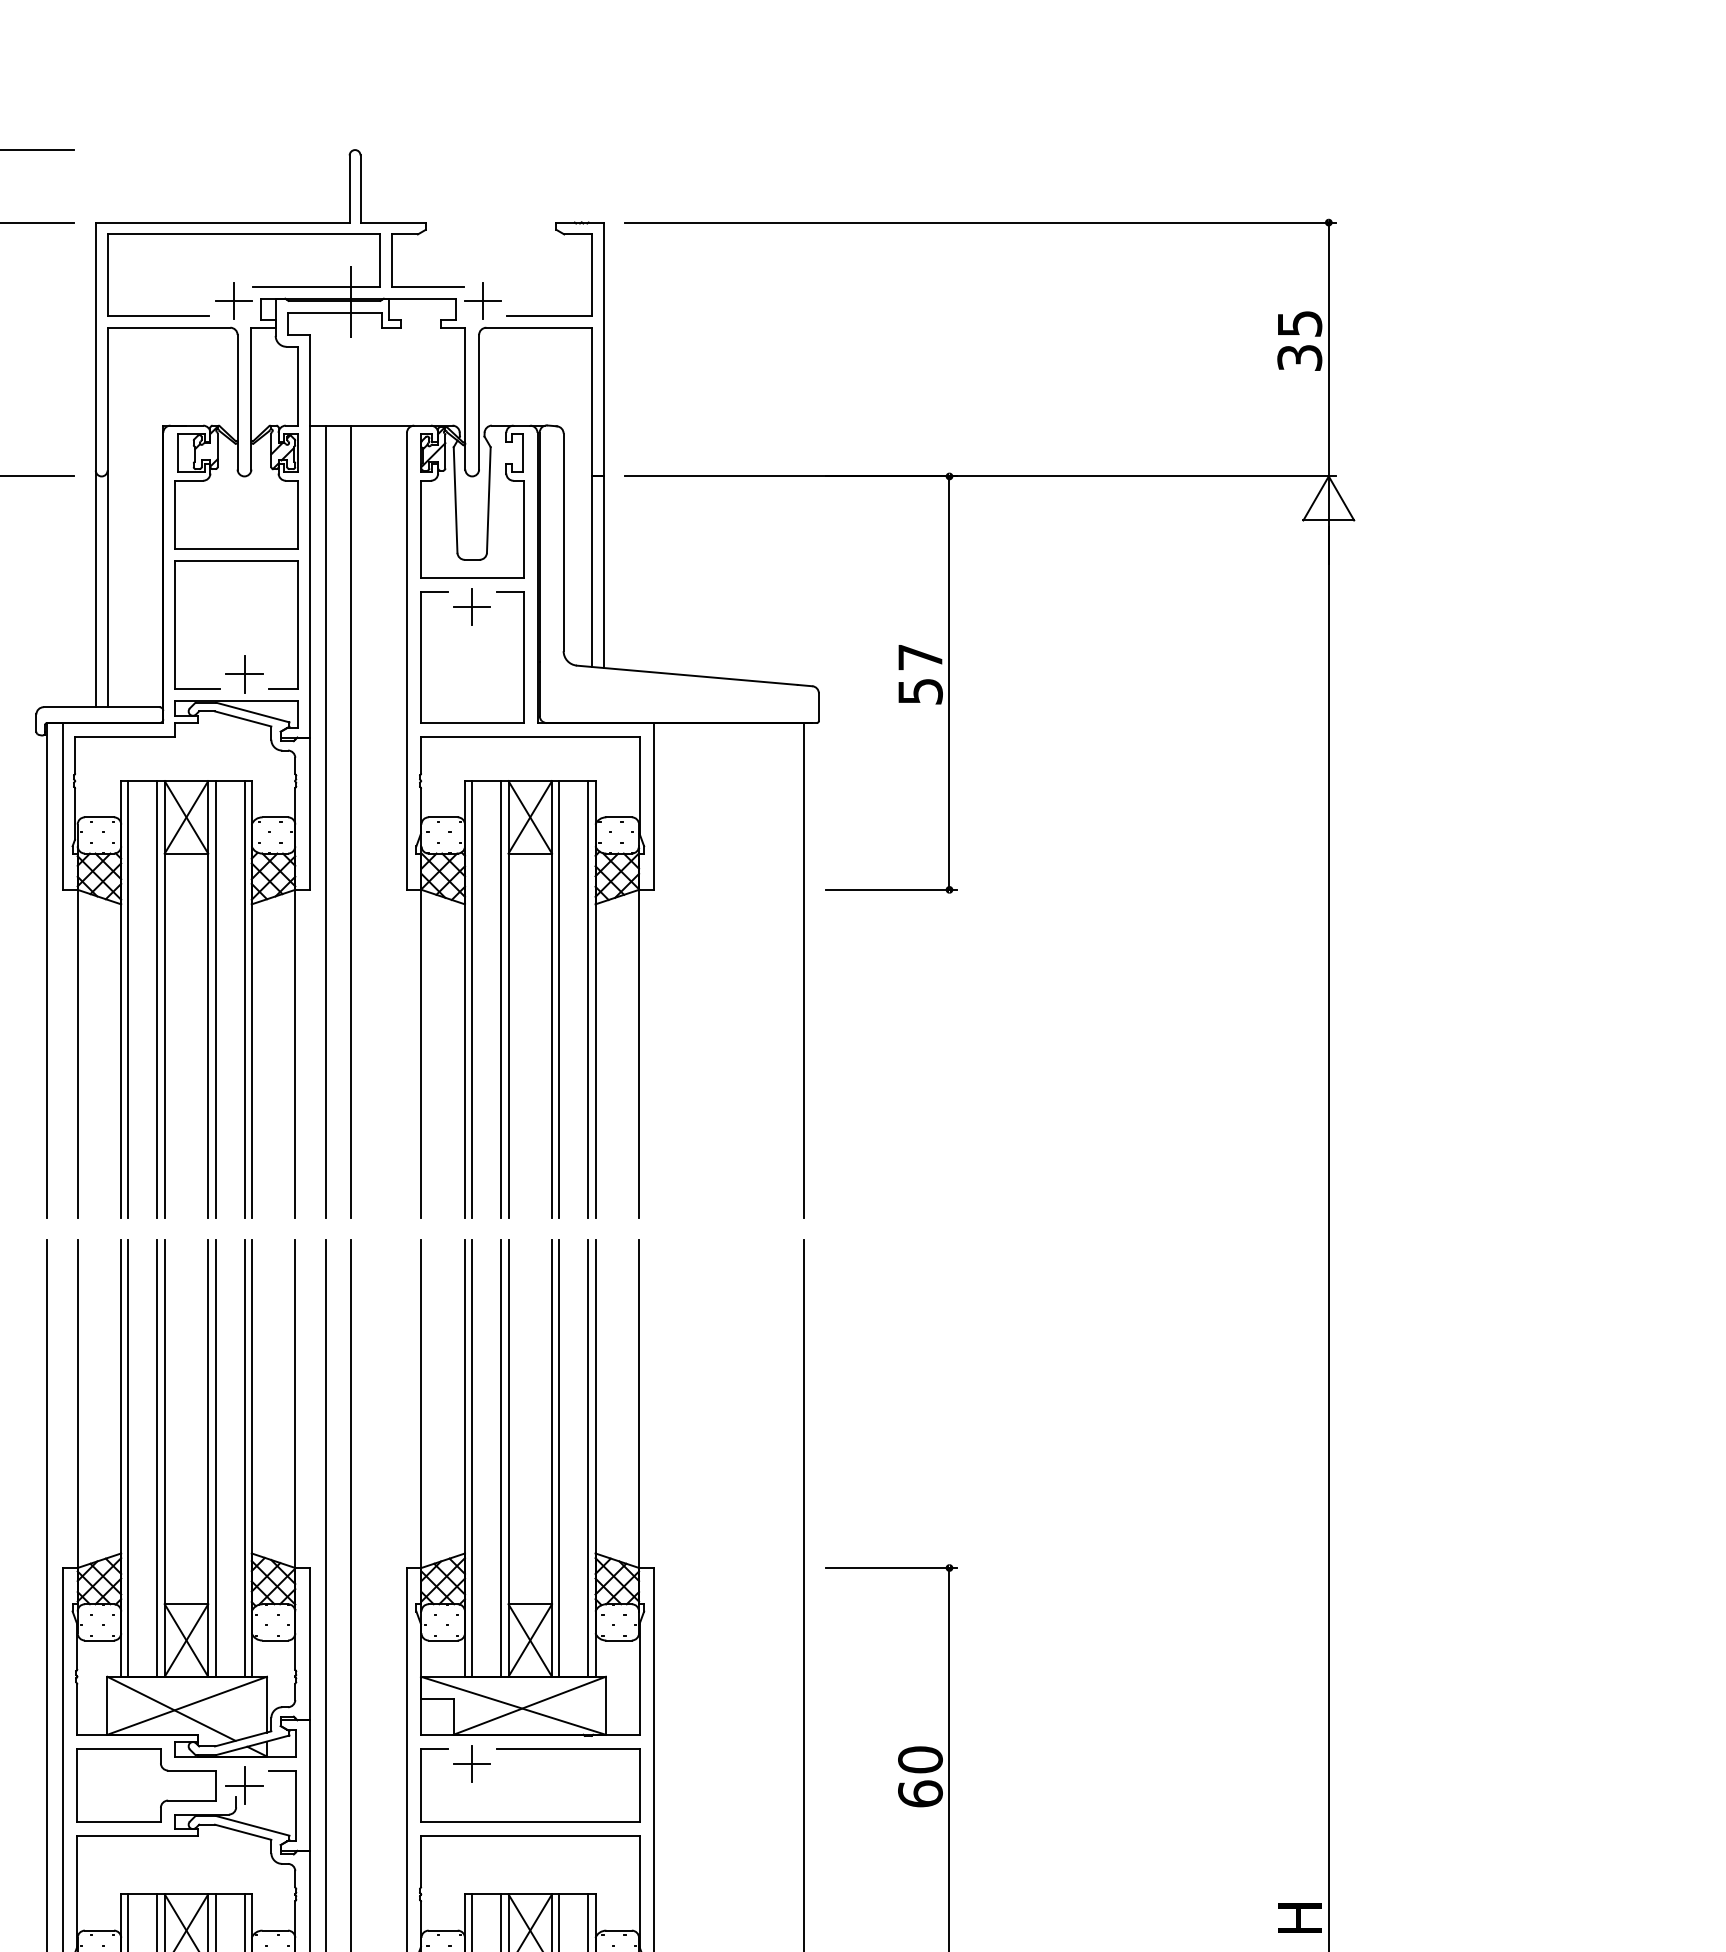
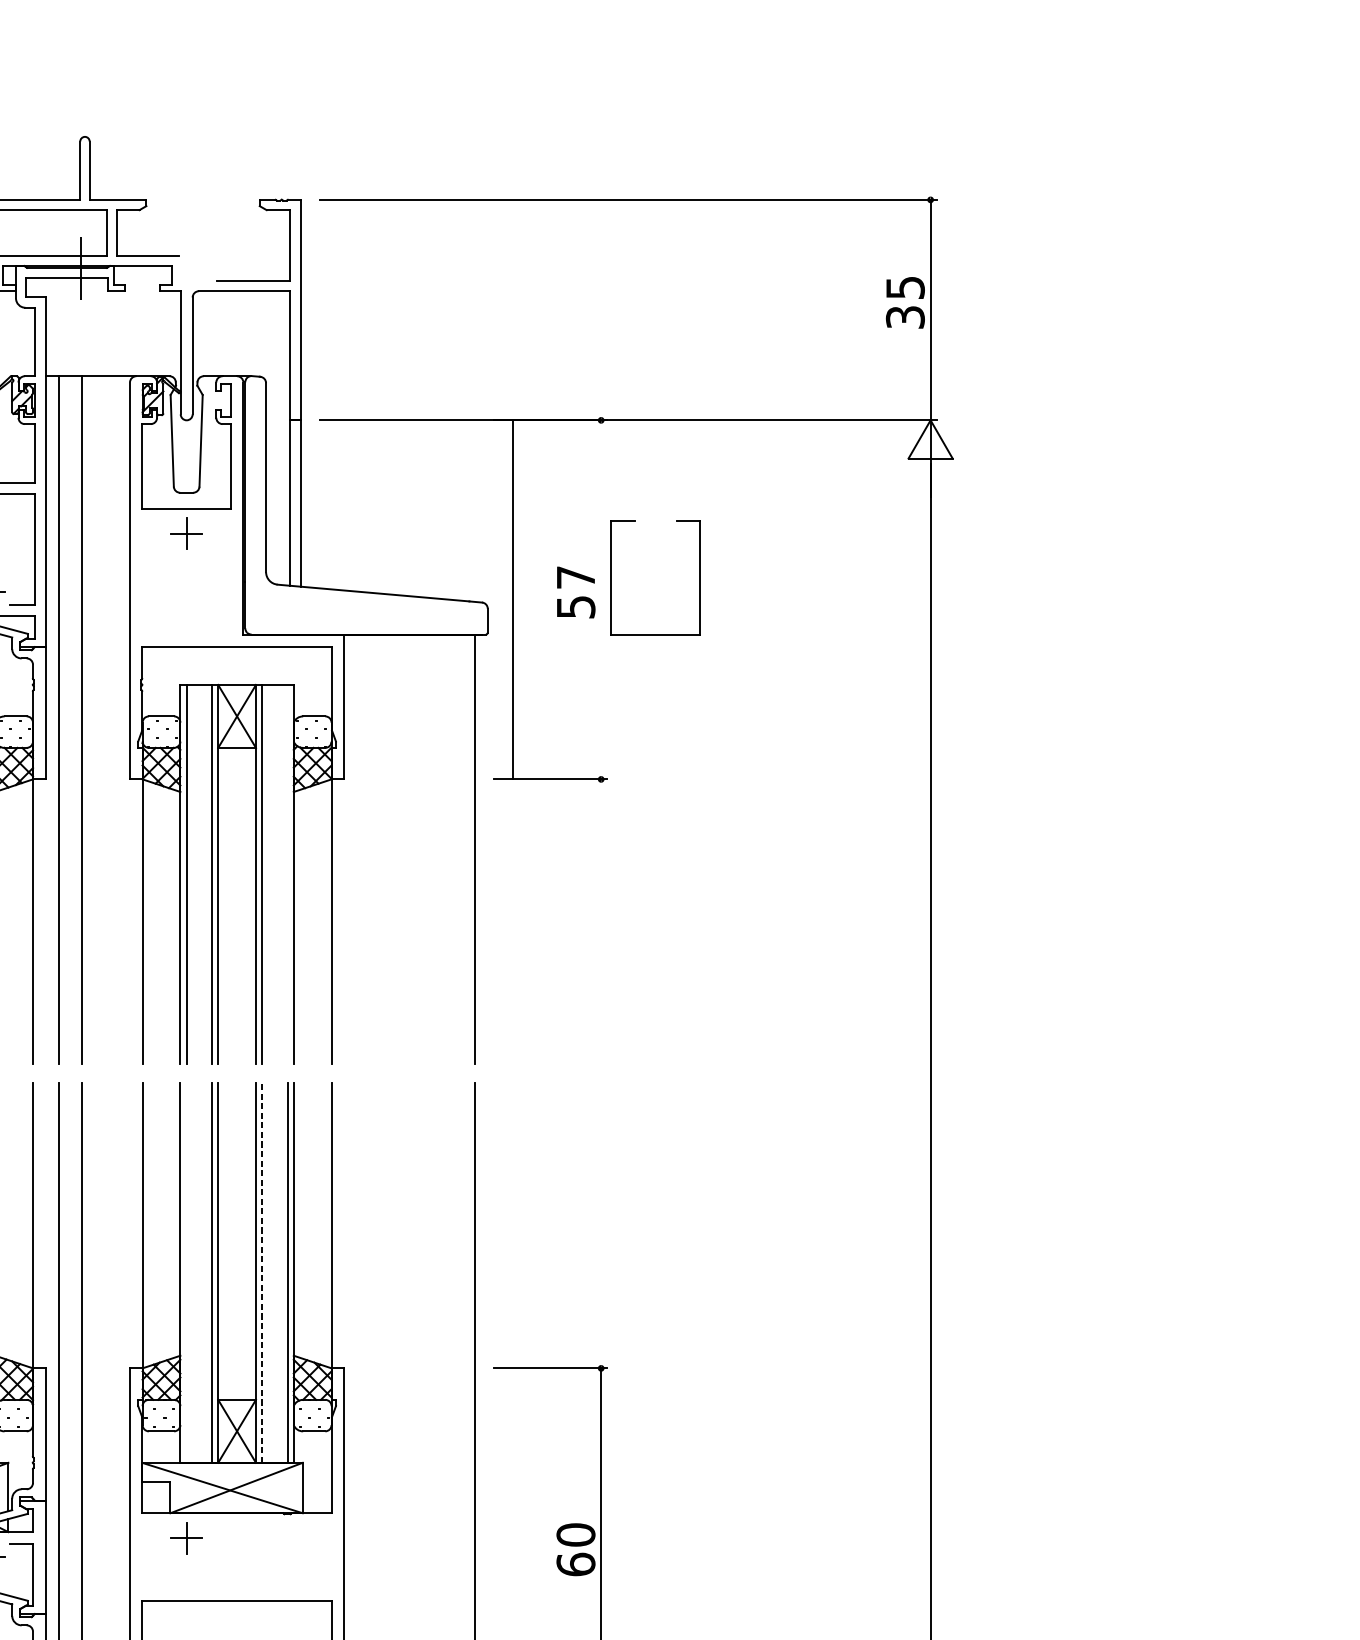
part: (482, 300) -> (195, 267), removed
part: (421, 657) -> (611, 577), moved
line: (949, 682) -> (512, 599), moved
line: (588, 999) -> (287, 874), removed
line: (472, 1457) -> (186, 1272), removed
line: (559, 1457) -> (262, 1272), solid -> dashed
part: (530, 1749) -> (237, 1525), removed

